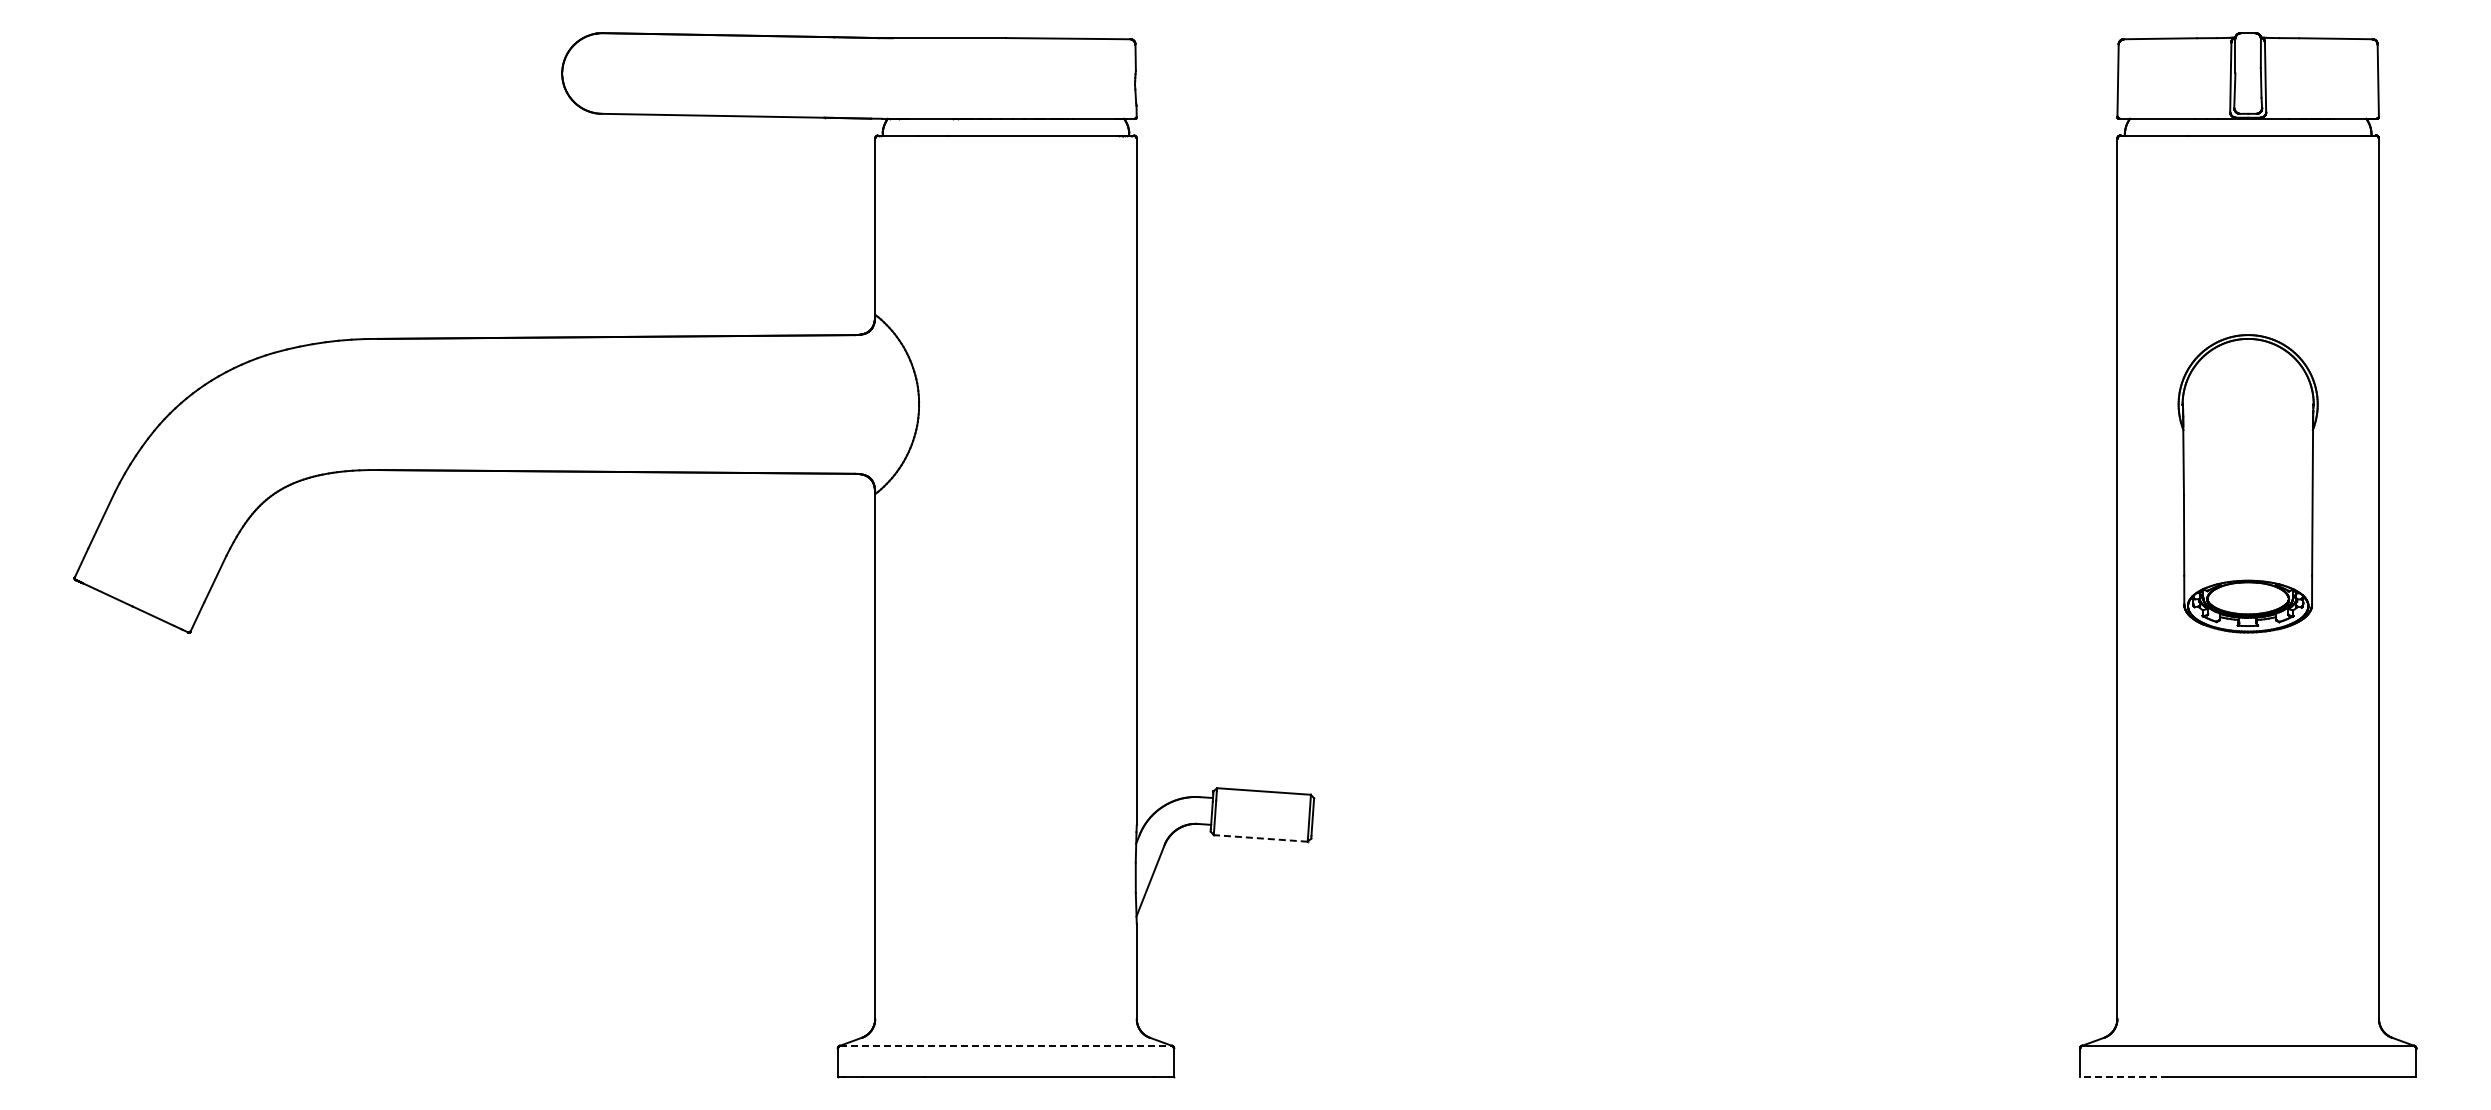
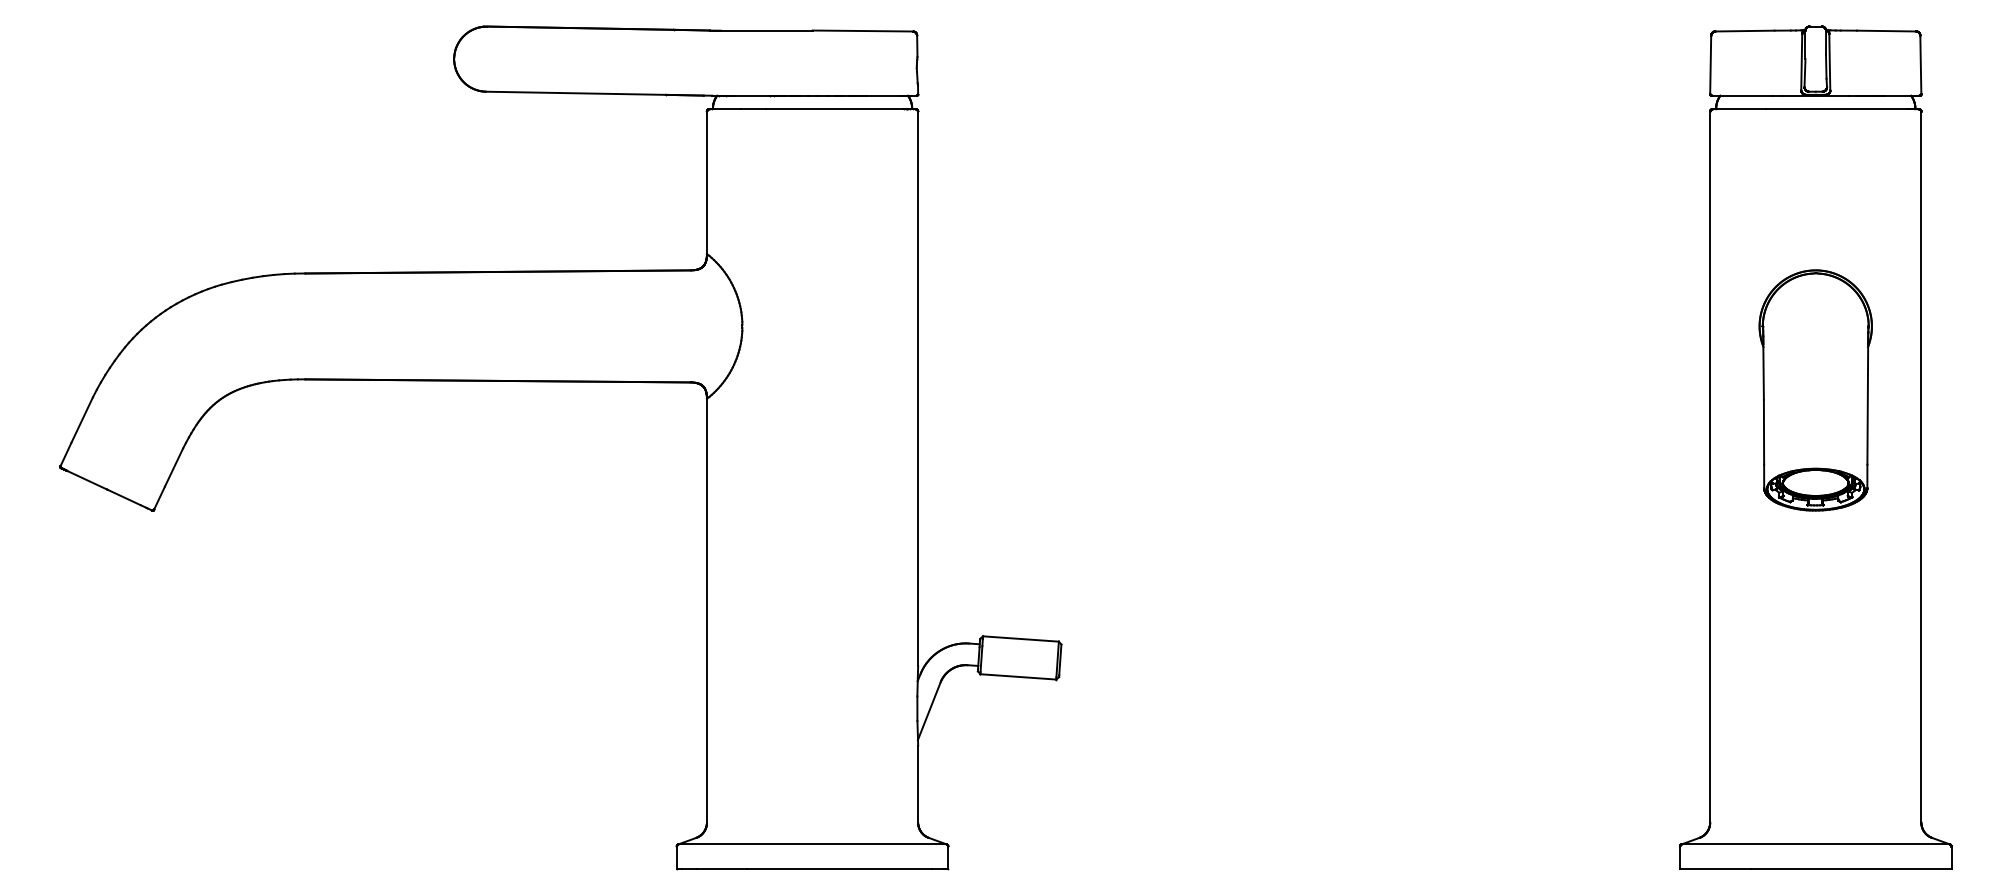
line: (1260, 838) -> (1018, 676), dashed -> solid
line: (1005, 1045) -> (812, 844), dashed -> solid
line: (2123, 1076) -> (1715, 869), dashed -> solid

